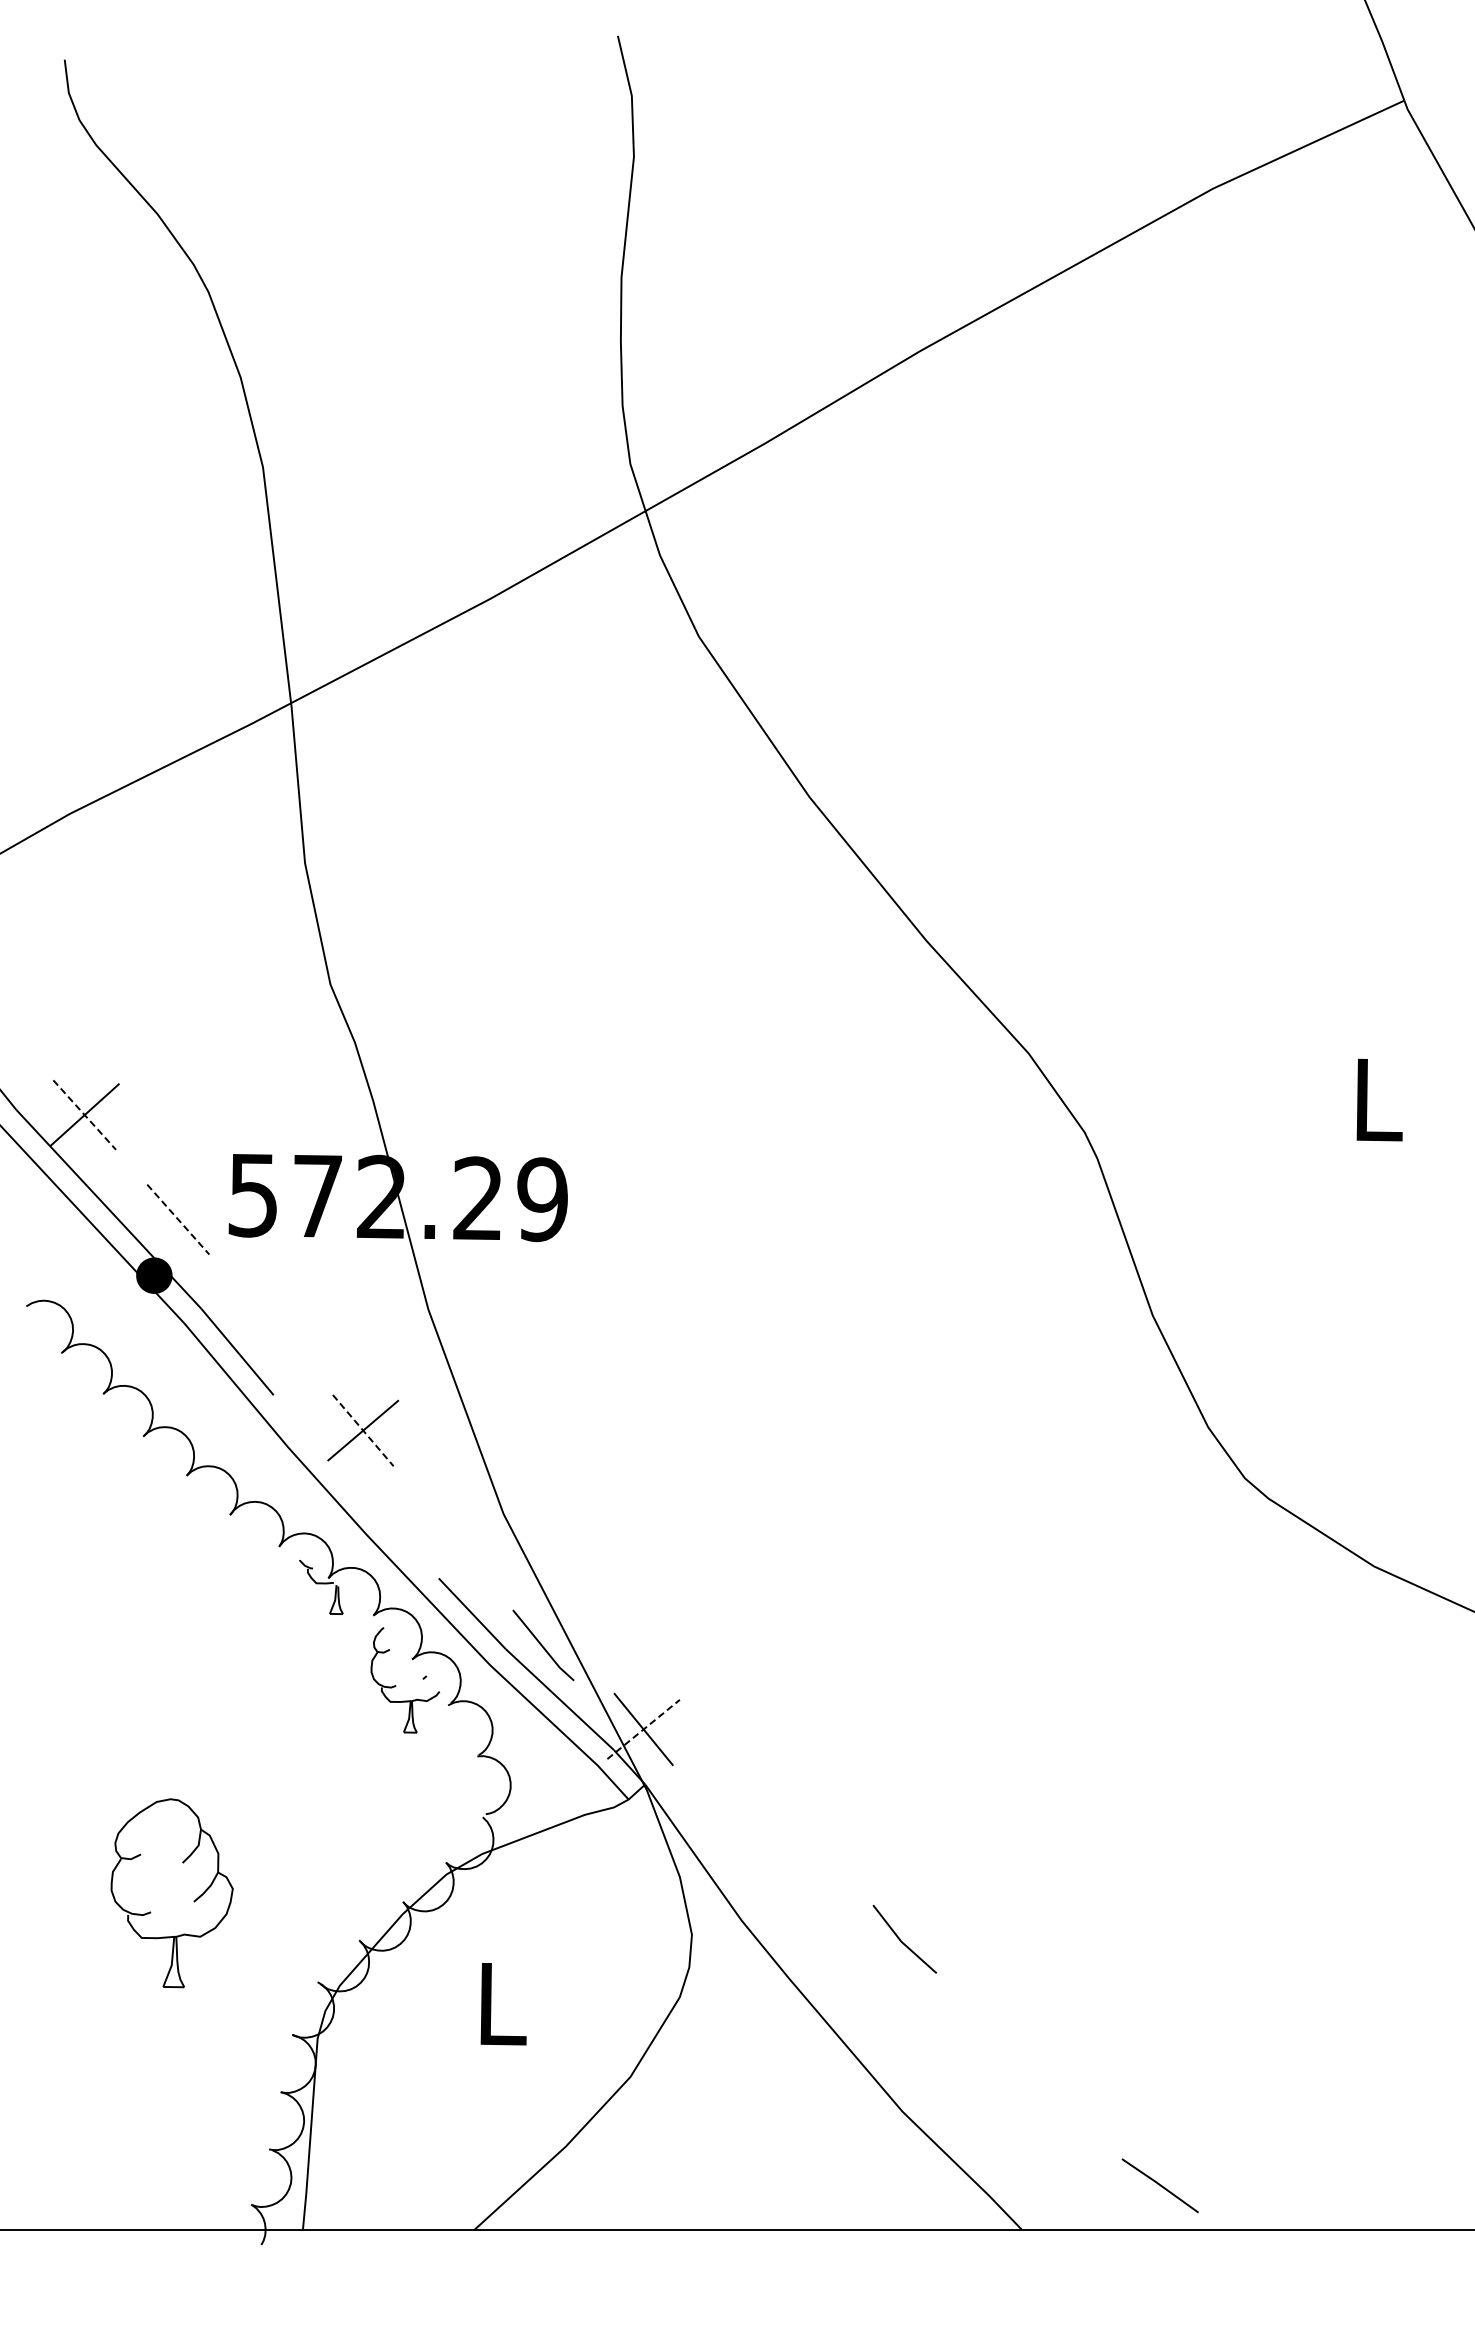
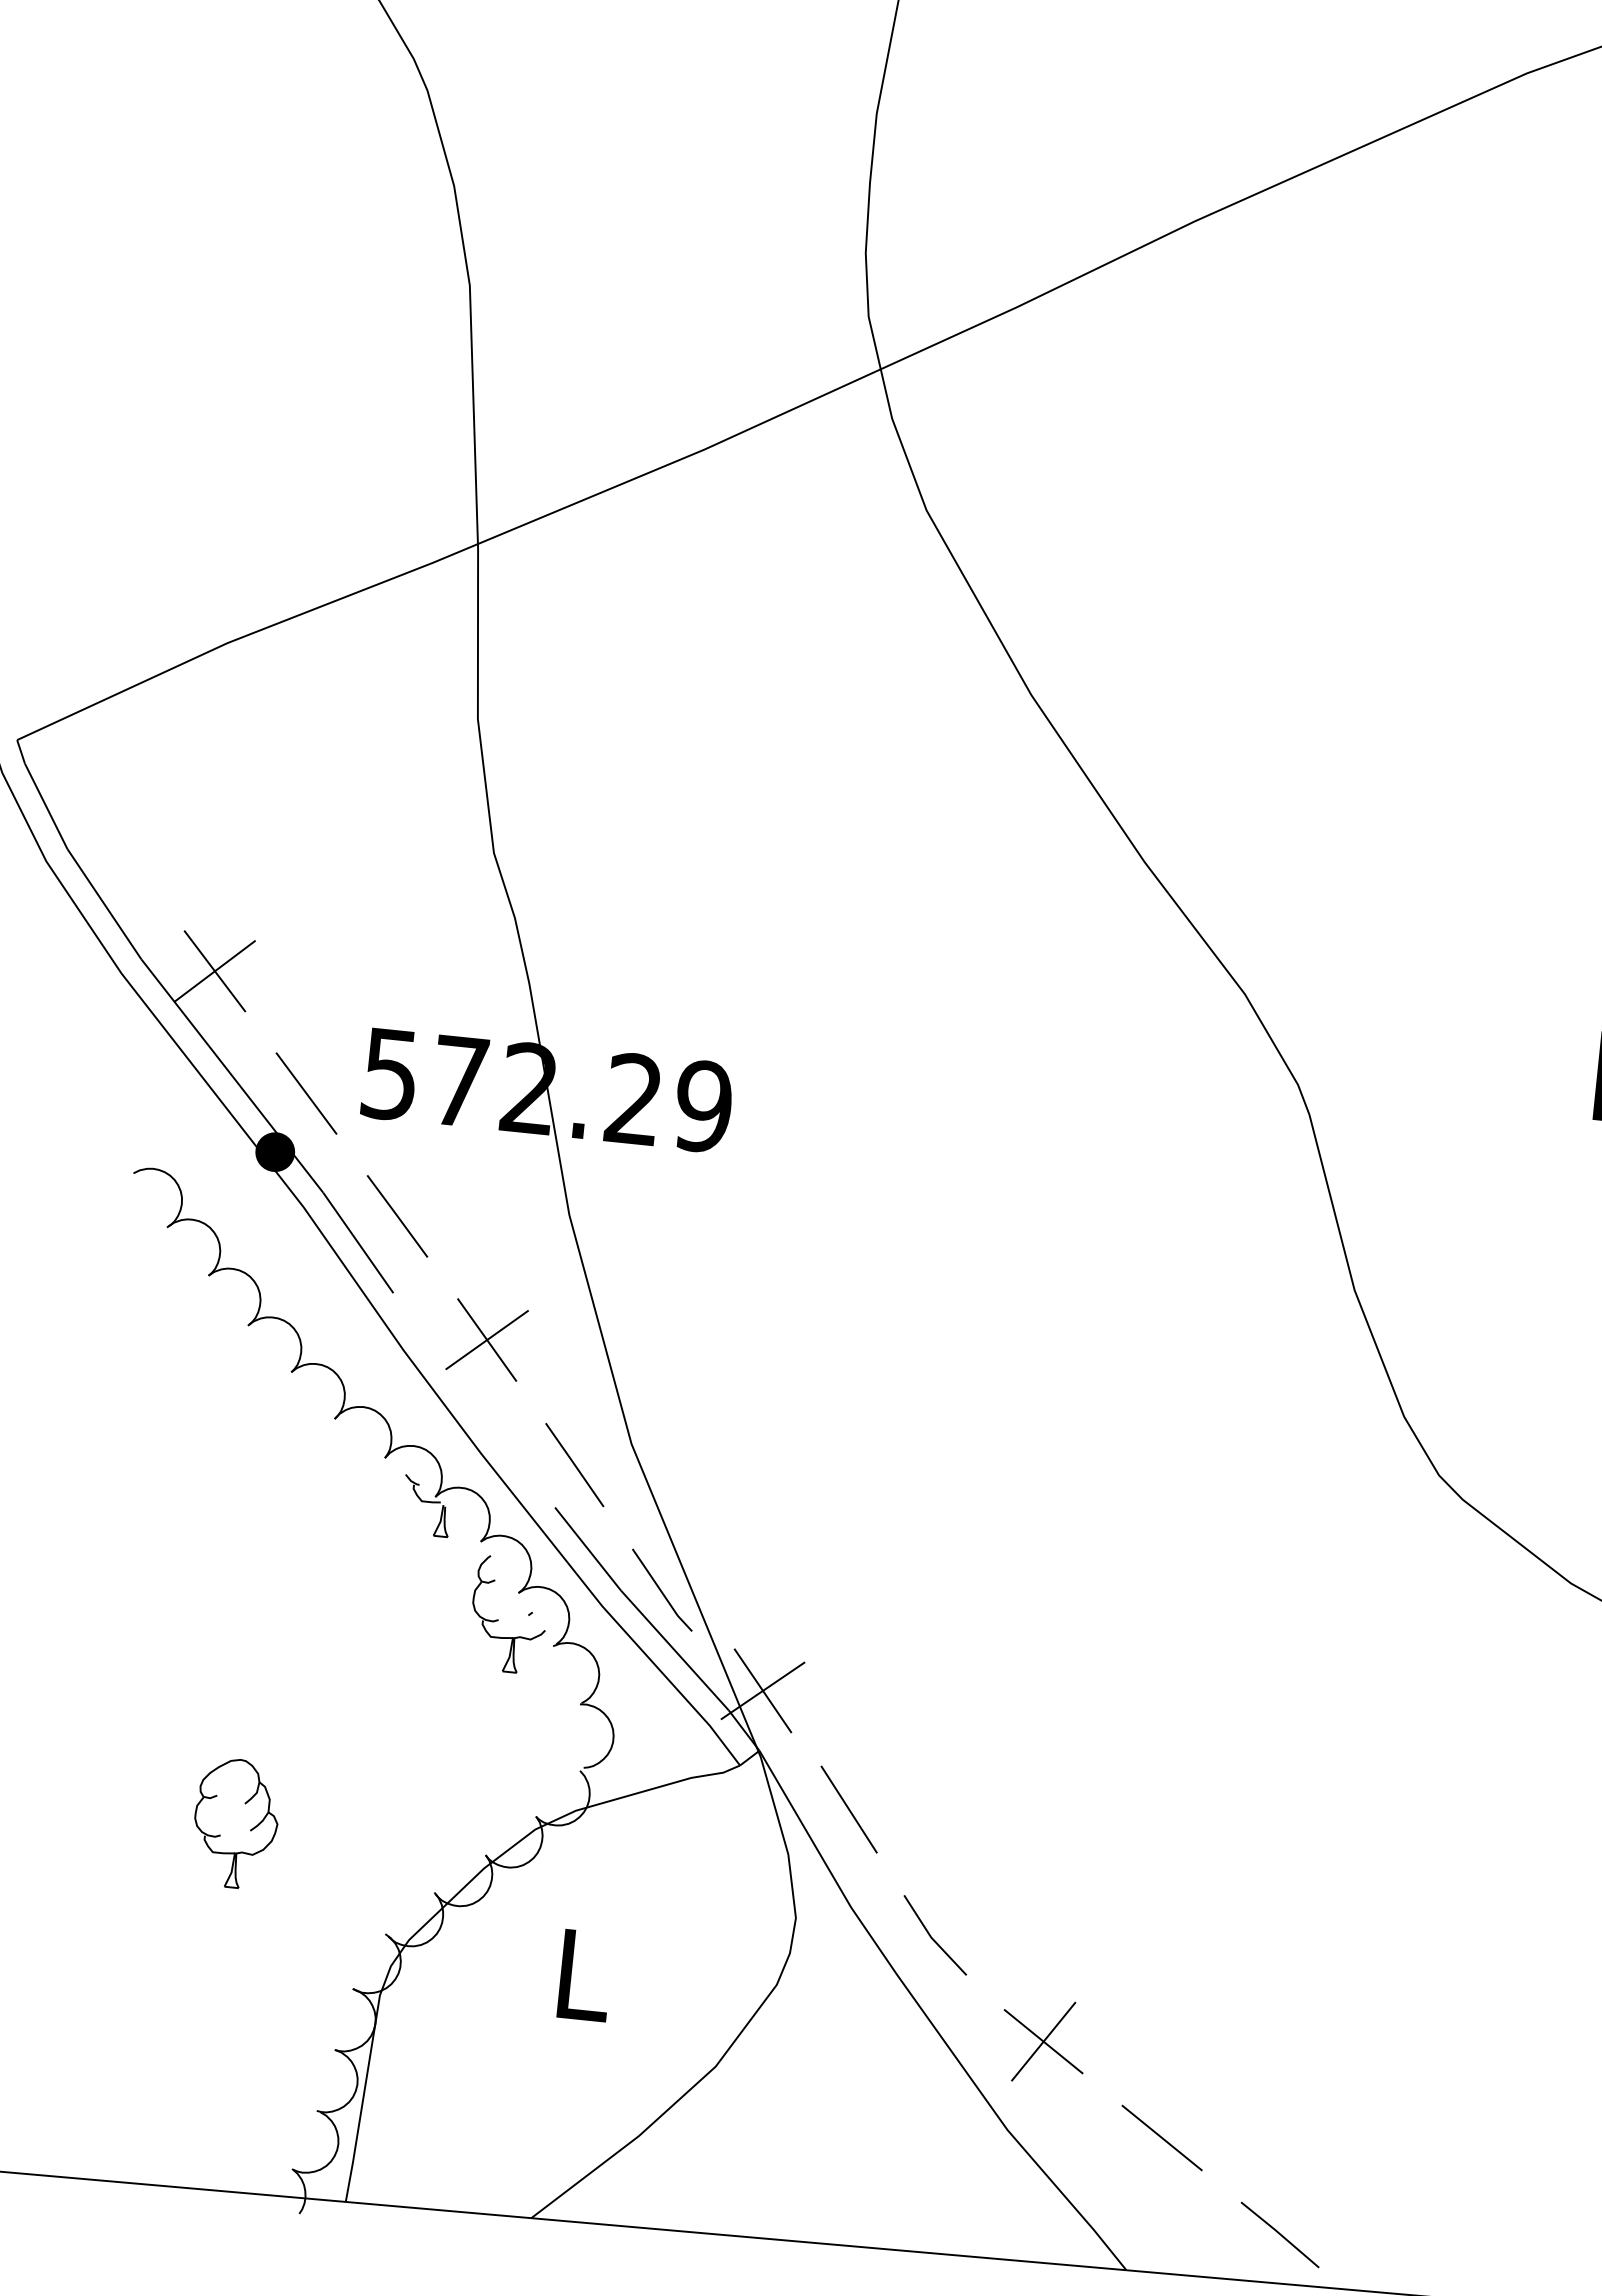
line: (84, 1115) -> (214, 971), dashed -> solid
line: (178, 1219) -> (306, 1093), dashed -> solid
line: (271, 1324) -> (397, 1216), added
line: (363, 1430) -> (487, 1339), dashed -> solid
line: (453, 1537) -> (574, 1464), added
line: (643, 1729) -> (762, 1690), dashed -> solid
line: (731, 1831) -> (848, 1809), added
part: (172, 1892) -> (236, 1823), size x0.62
line: (902, 1941) -> (932, 1937), moved
part: (928, 2027) -> (1043, 2041), added
line: (1044, 2106) -> (1162, 2137), added

